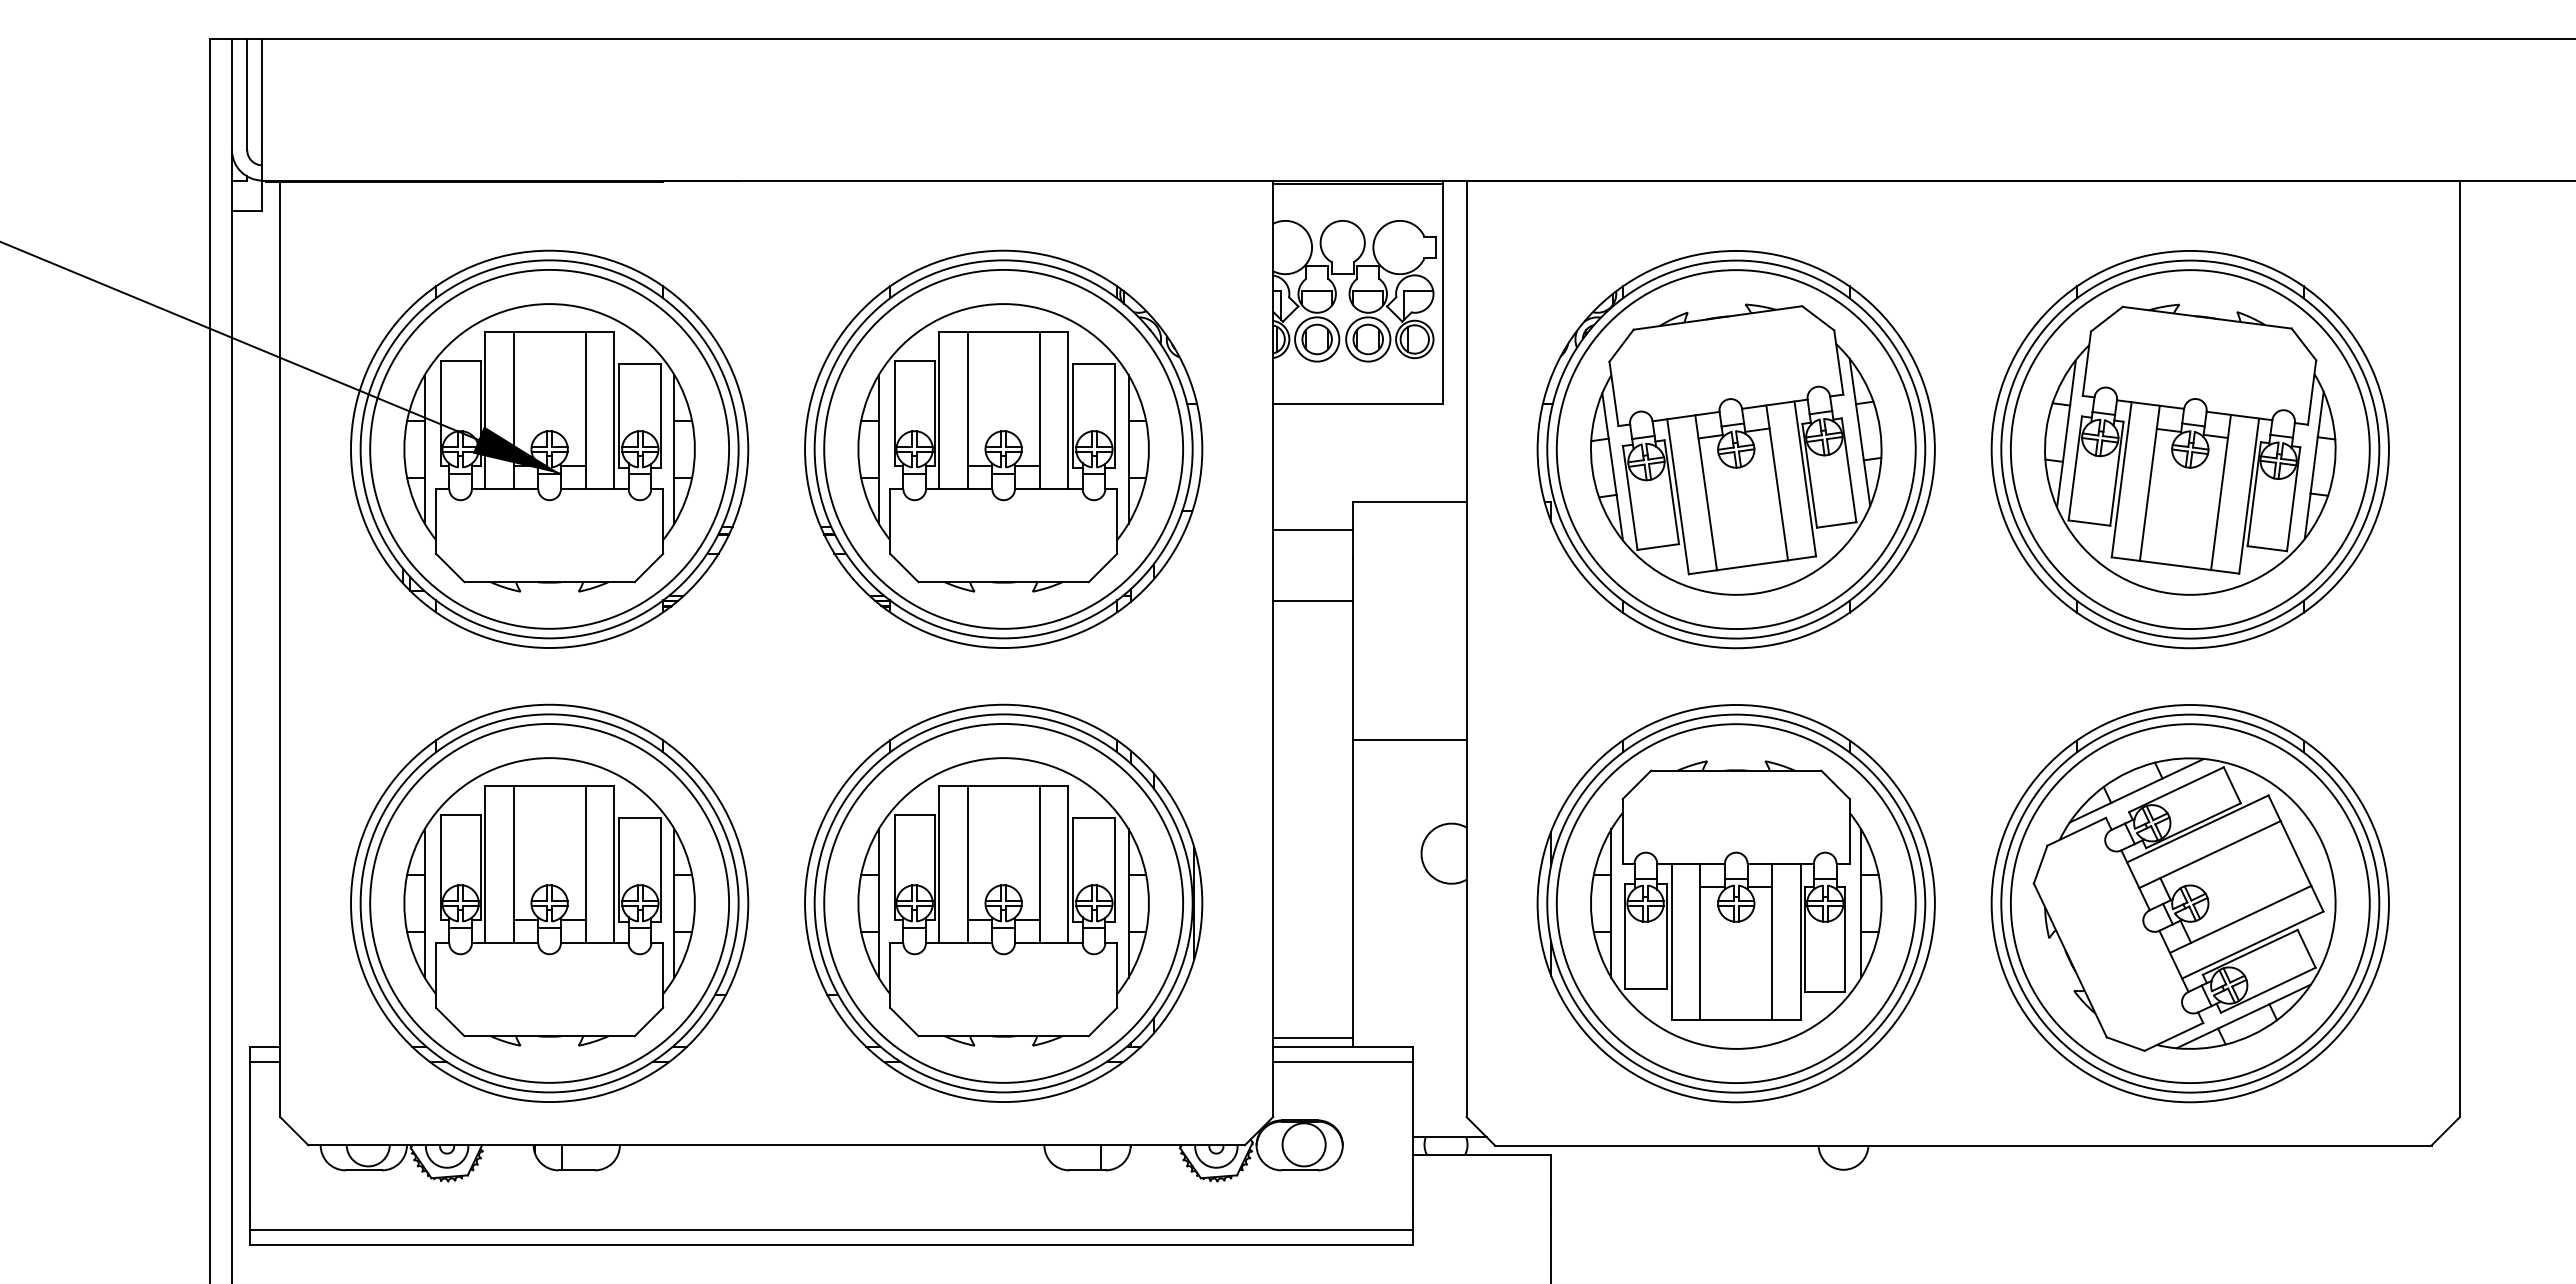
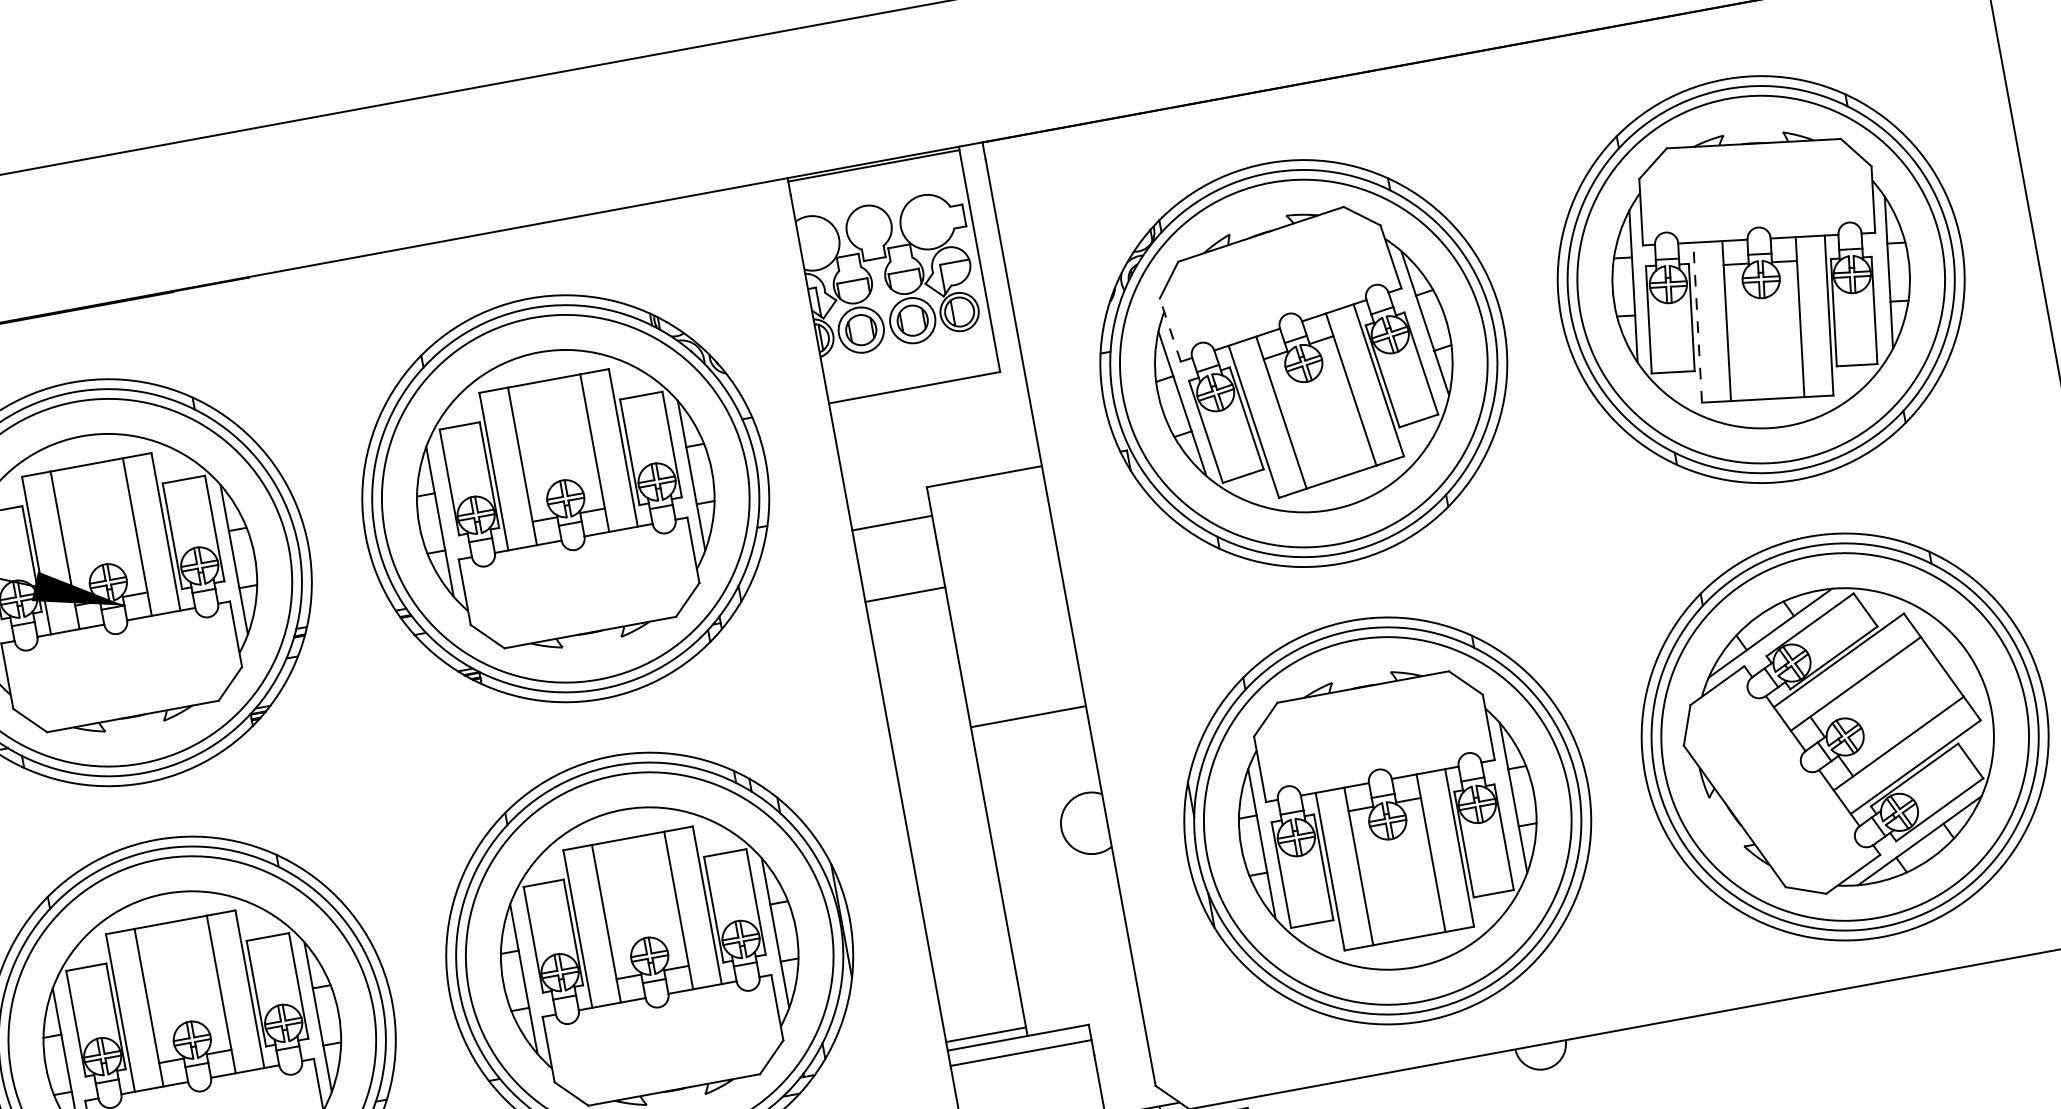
line: (1613, 393) -> (1169, 329), solid -> dashed
line: (2121, 479) -> (1697, 322), solid -> dashed

